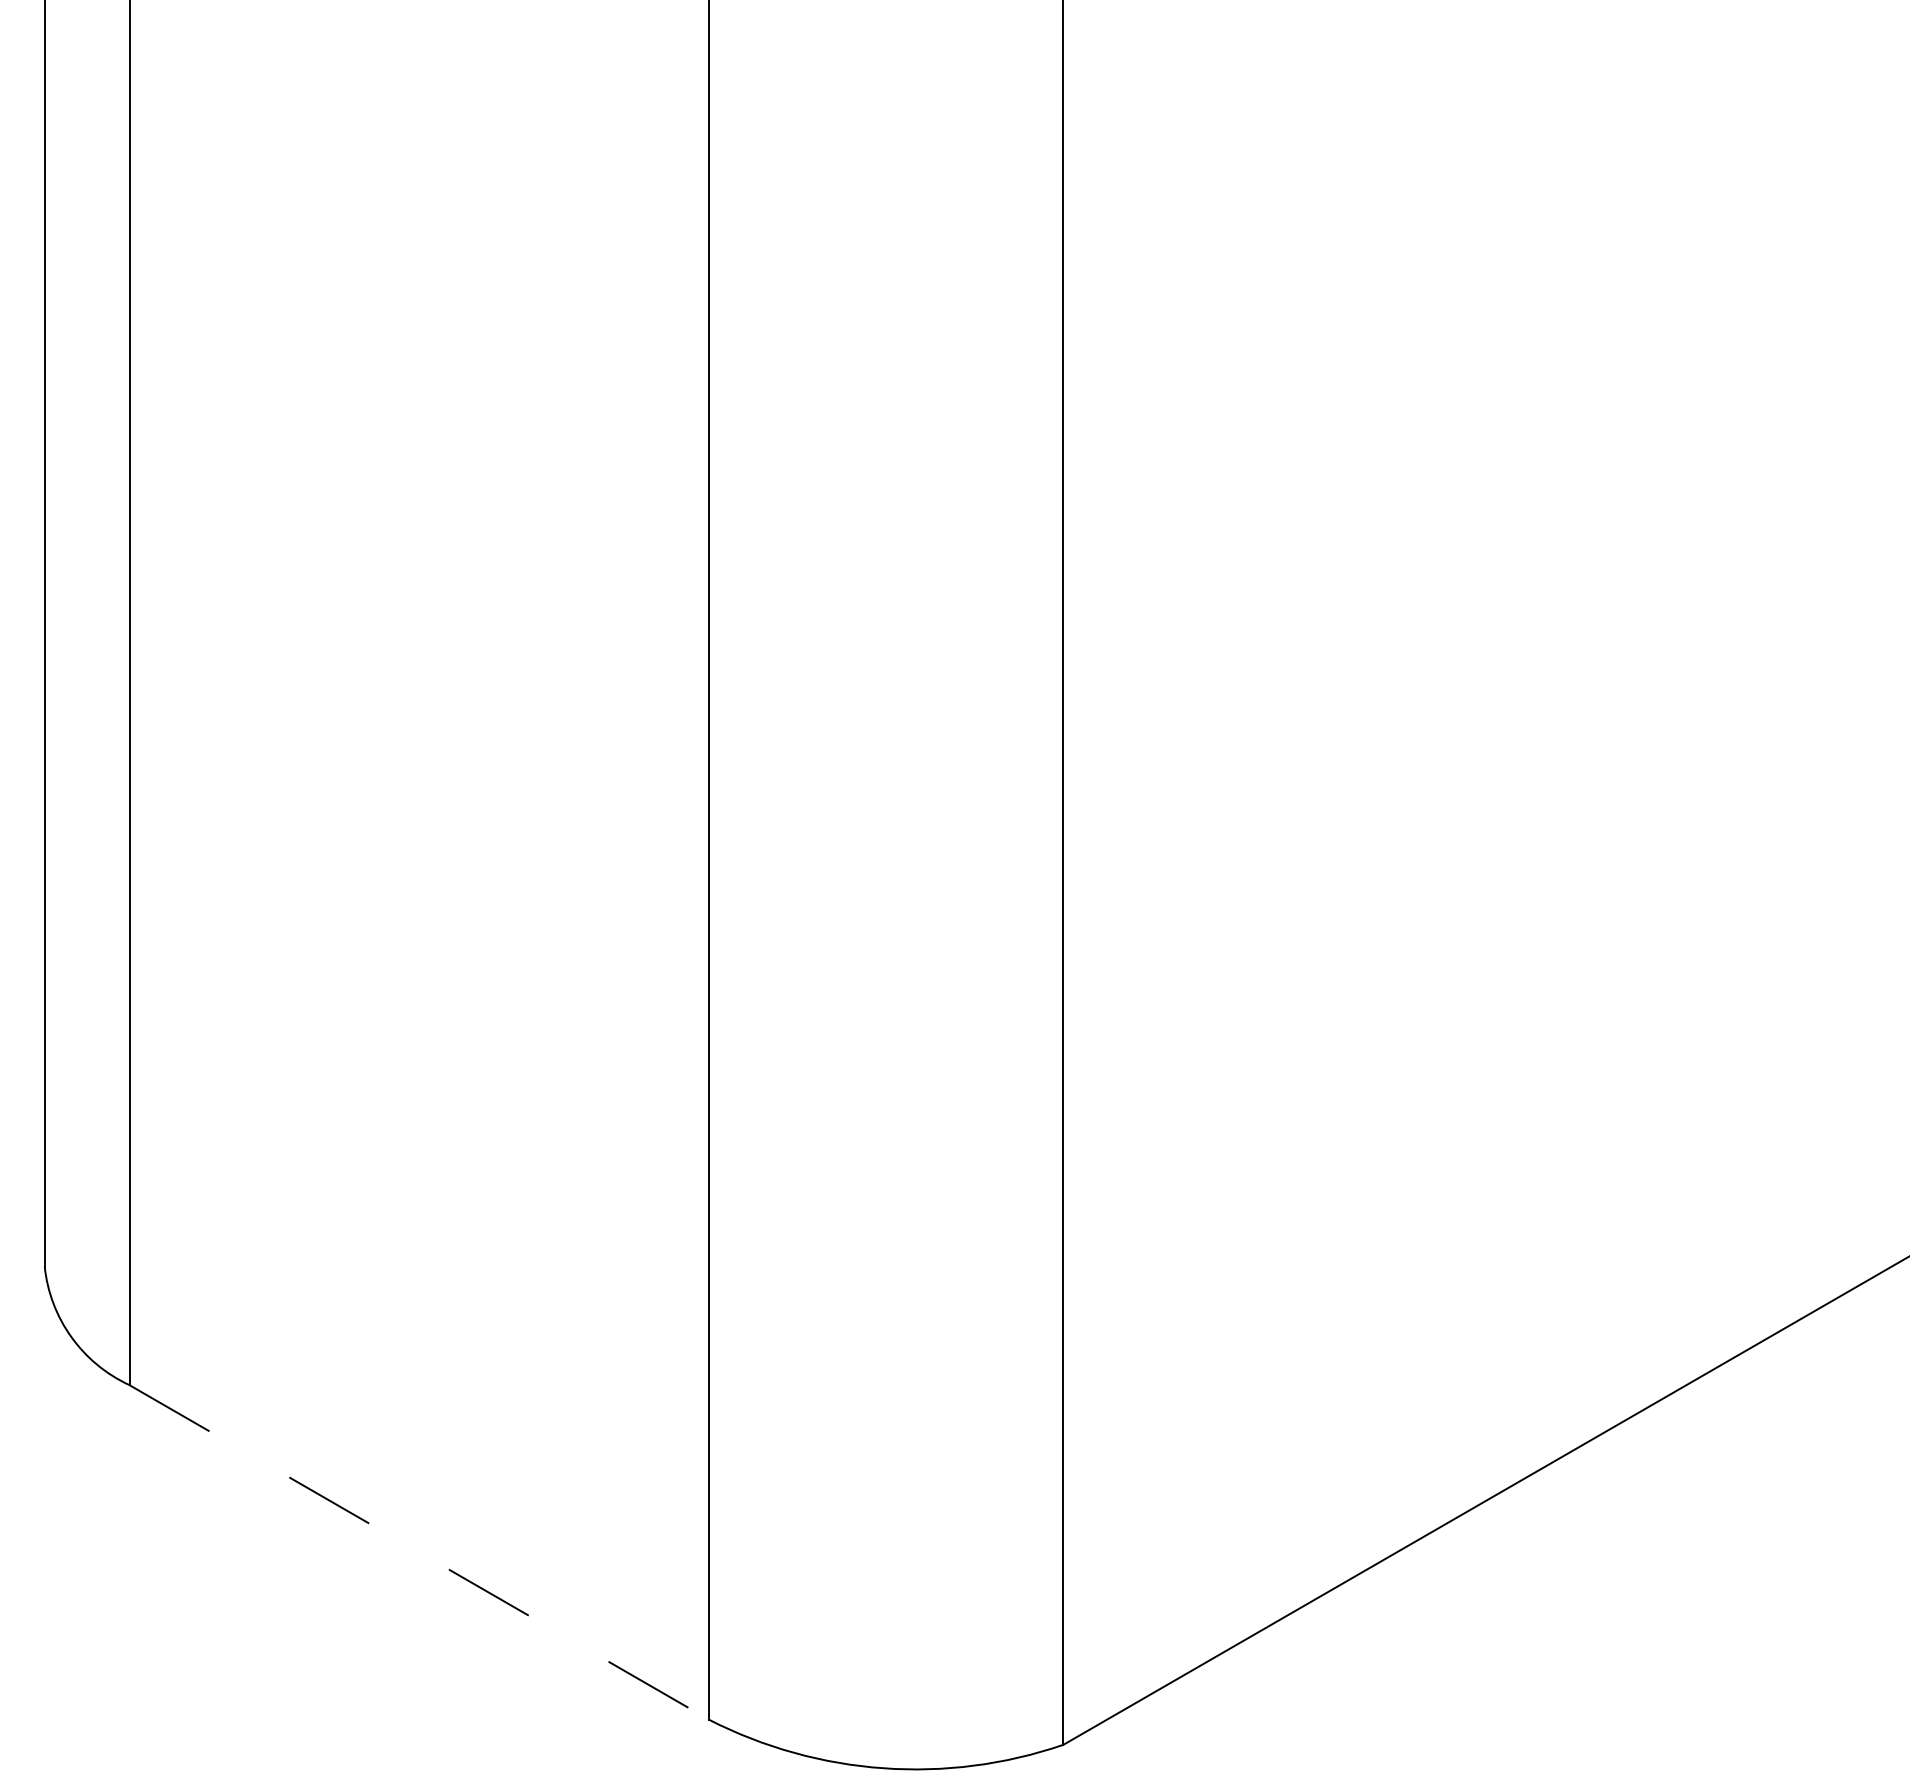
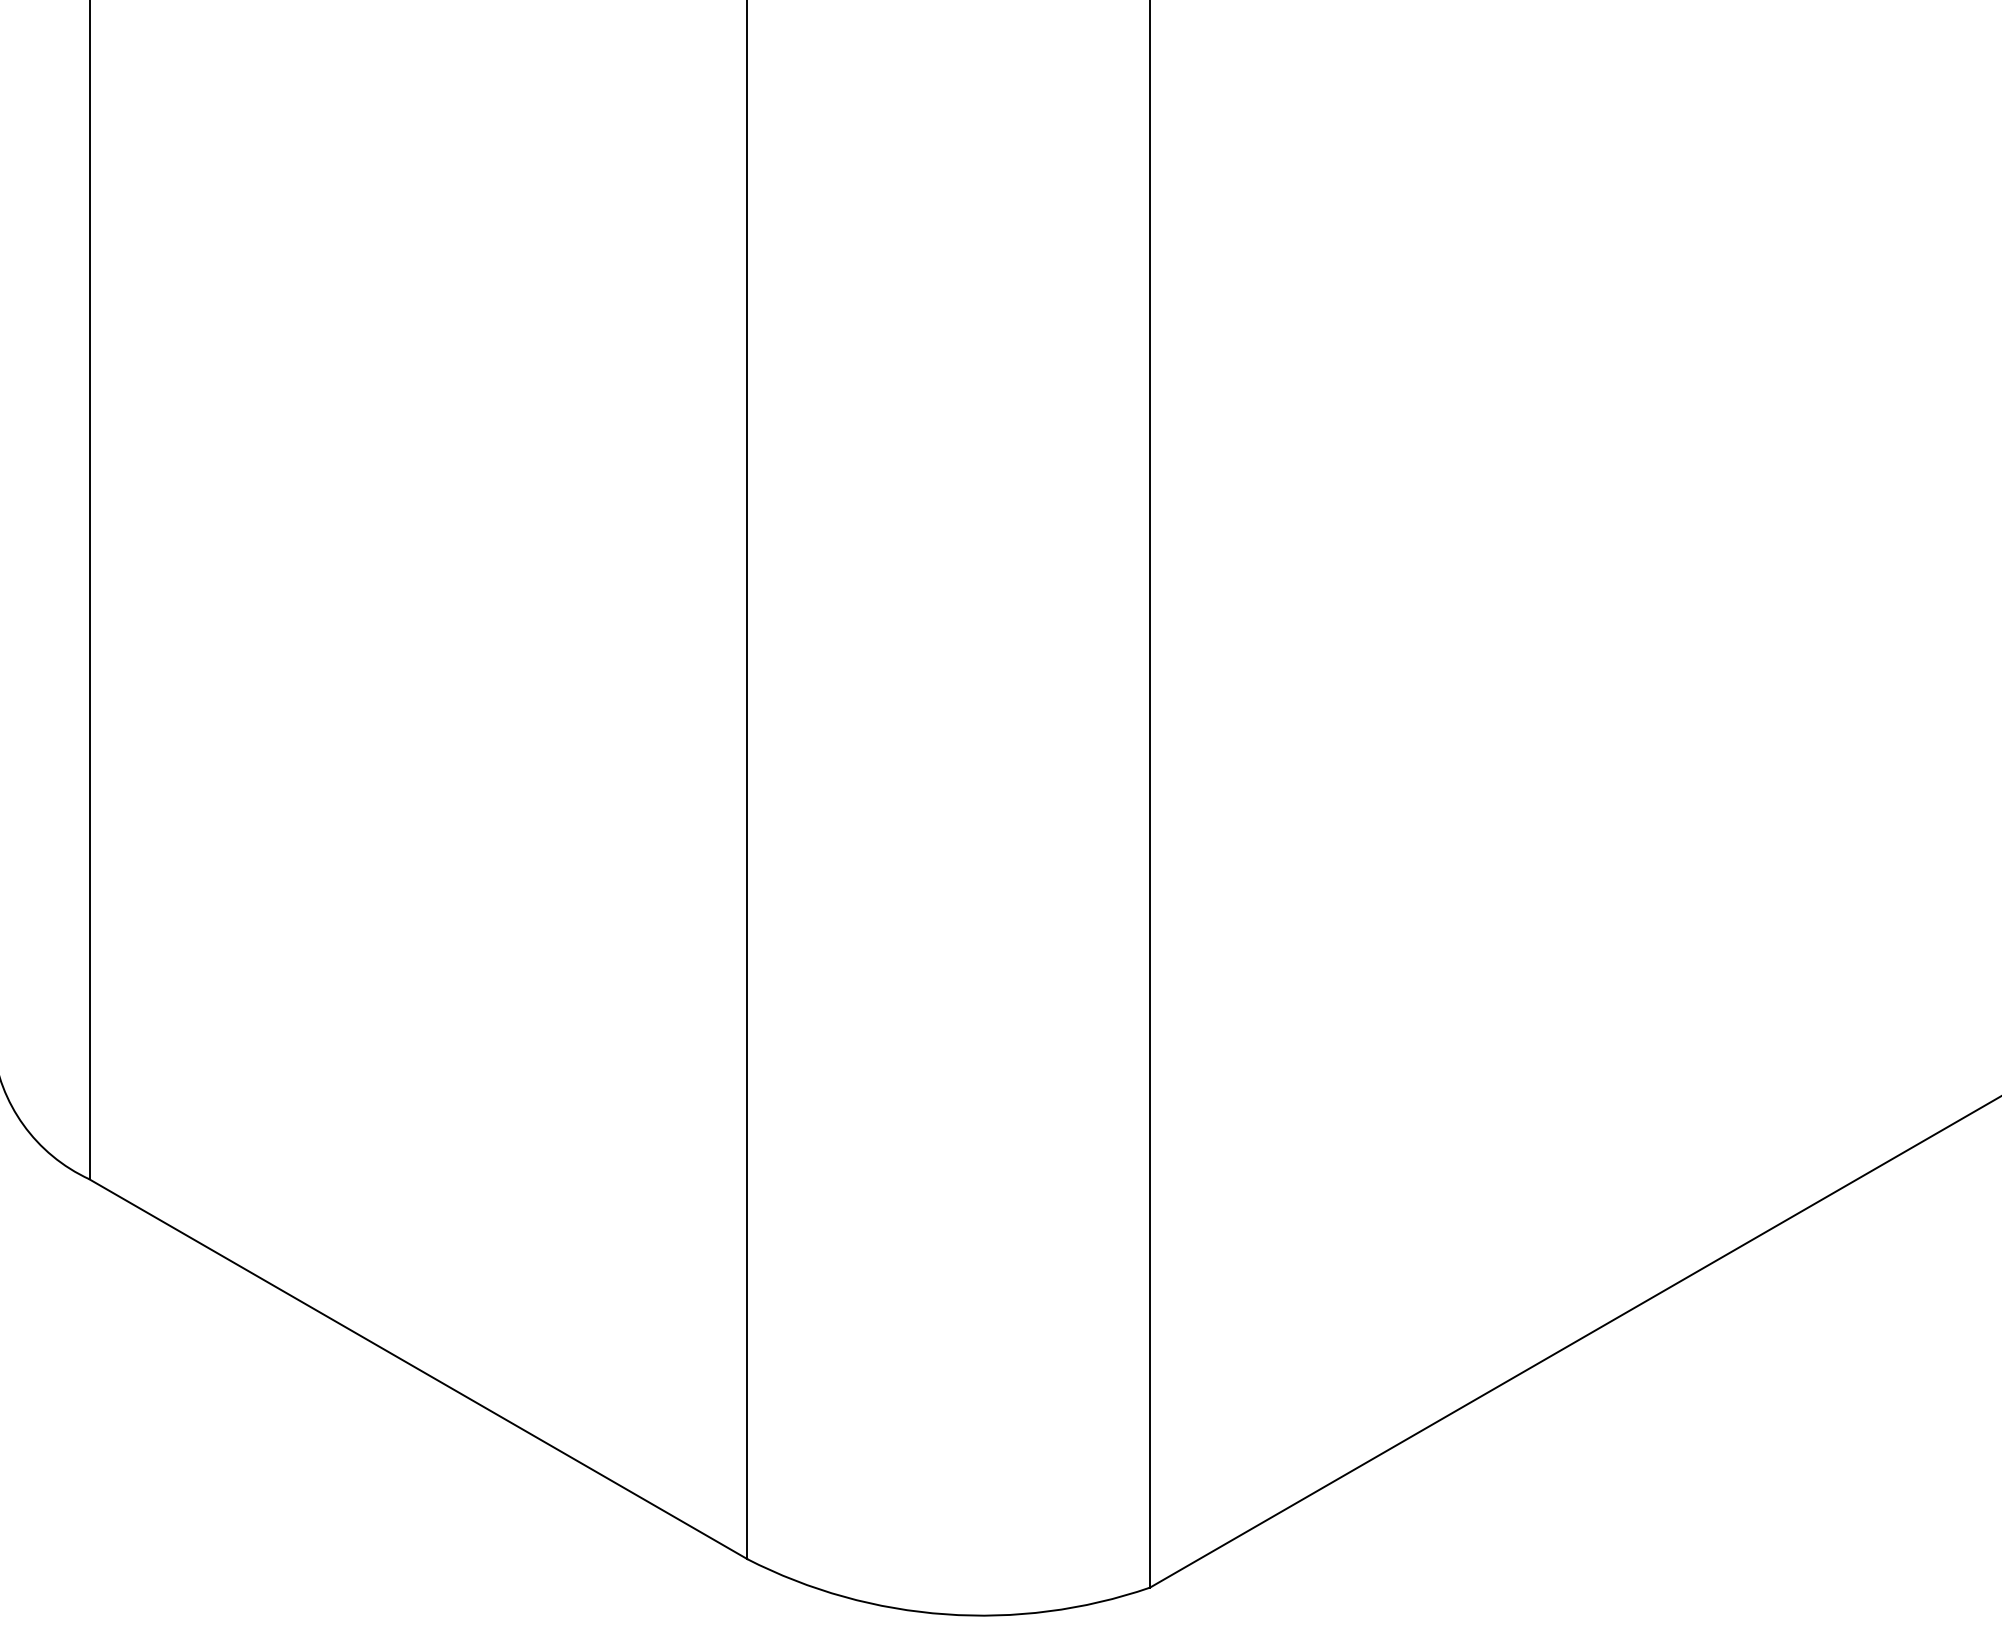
line: (419, 1552) -> (418, 1369), dashed -> solid

